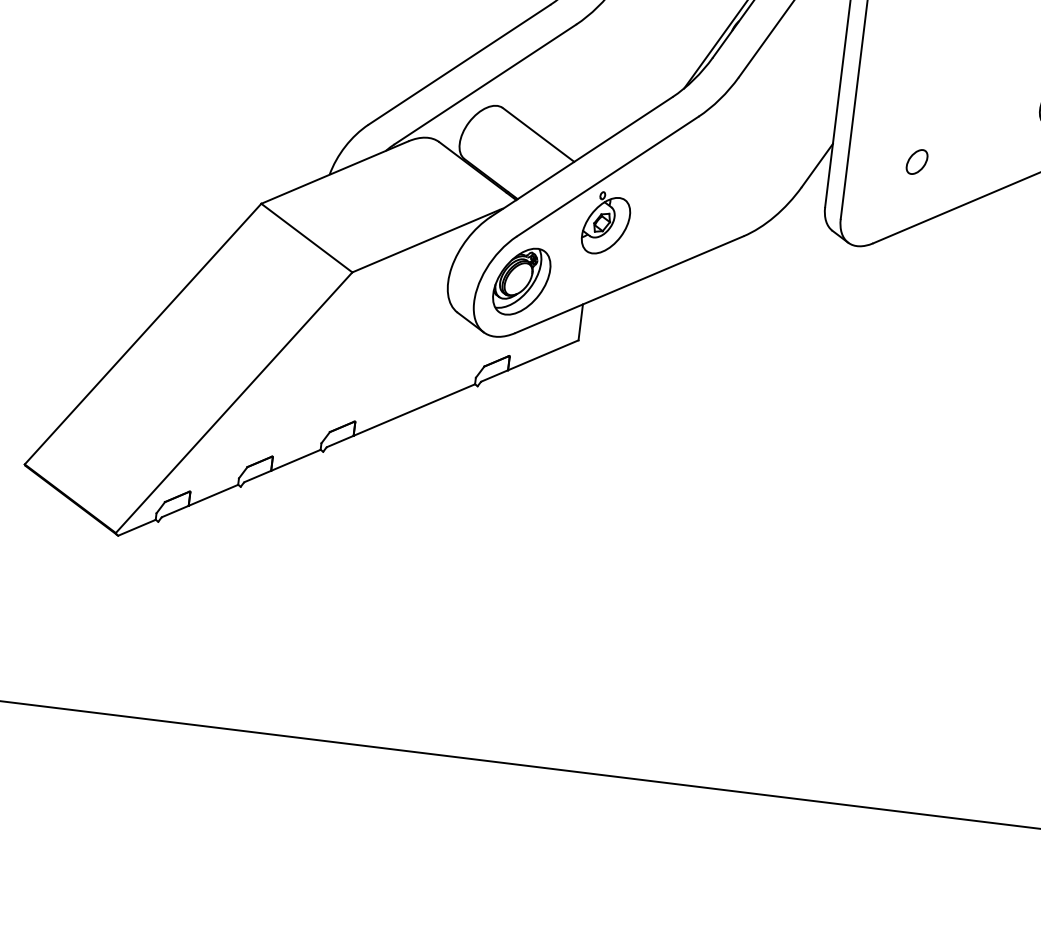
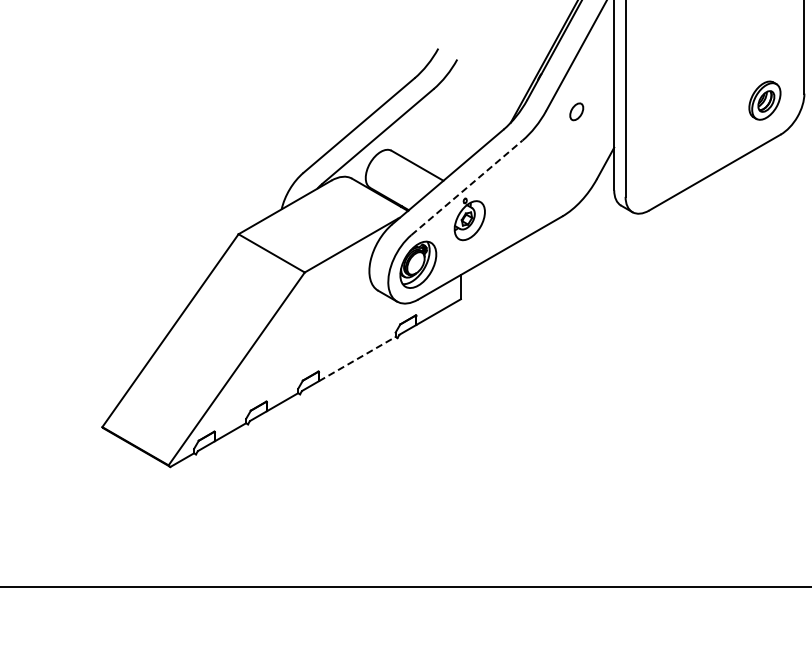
part: (916, 161) -> (576, 111), moved
line: (607, 176) -> (466, 187), solid -> dashed
line: (414, 409) -> (357, 358), solid -> dashed

